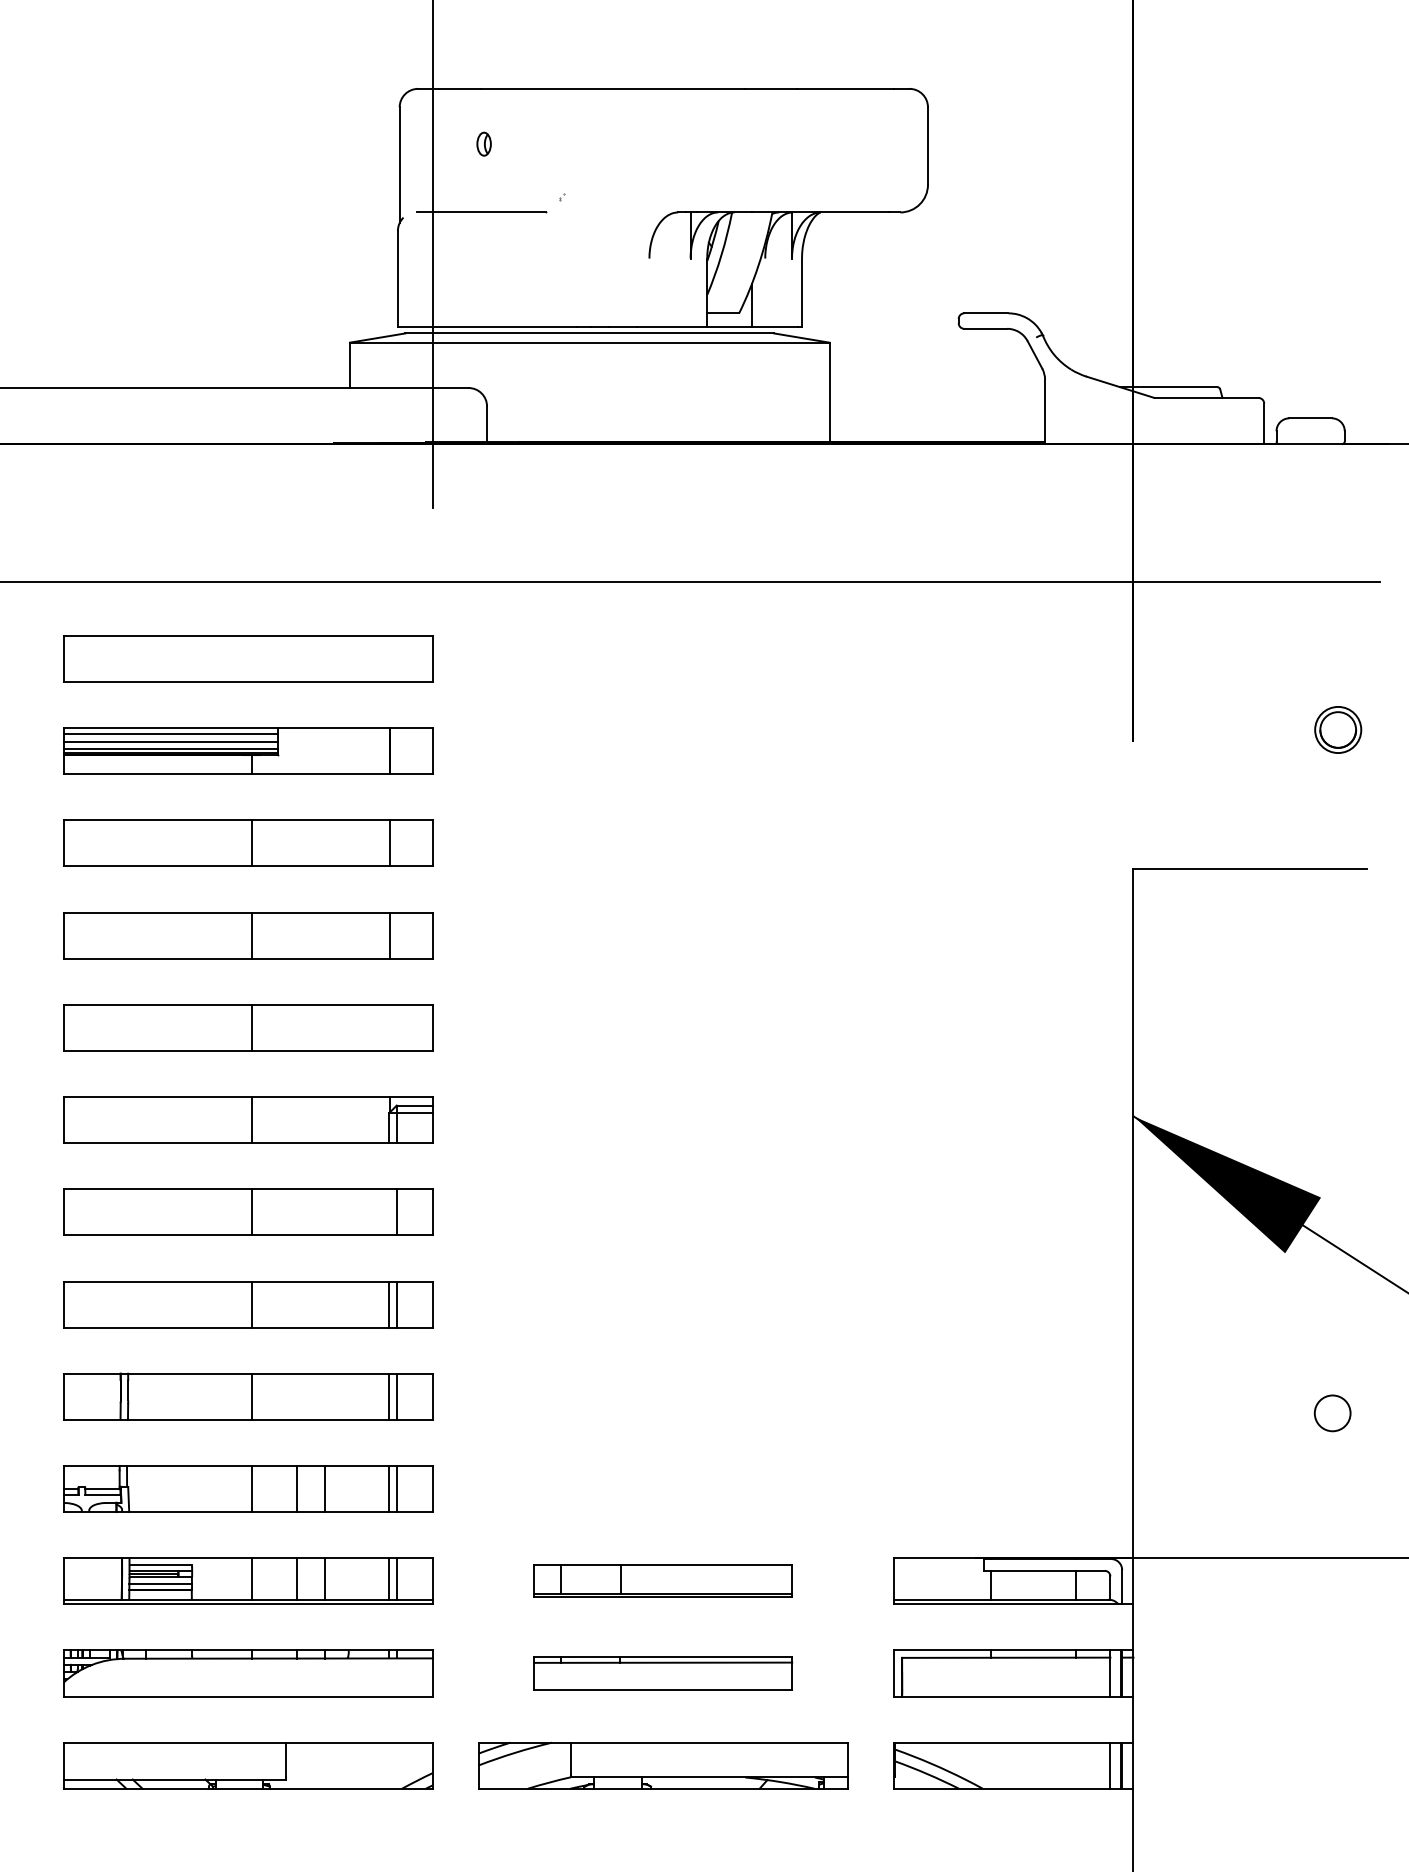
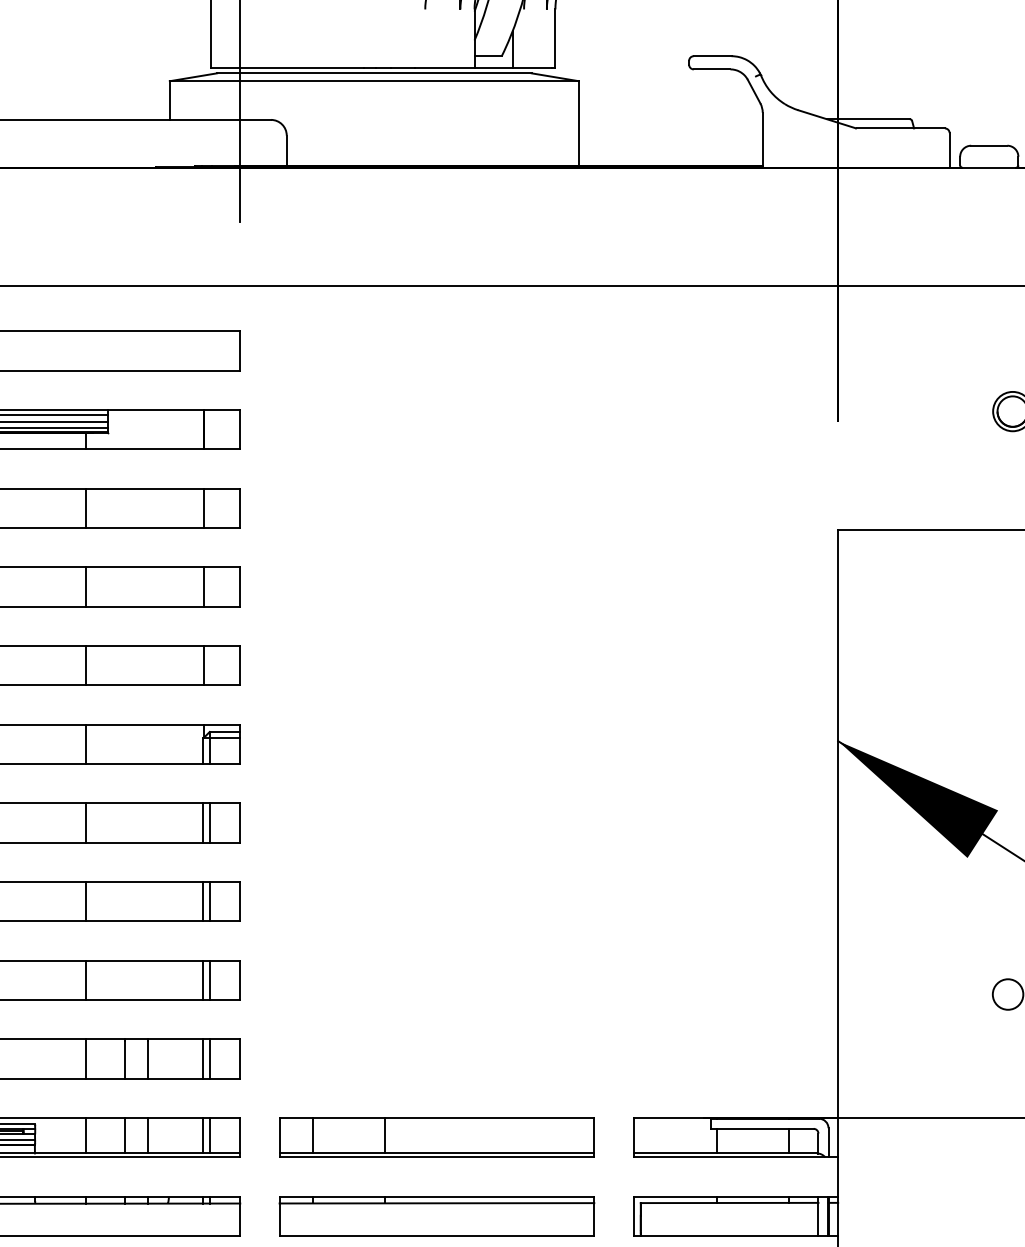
line: (390, 1027) -> (204, 665), added
line: (389, 1212) -> (203, 823), added
part: (663, 1580) -> (437, 1137), size x1.43
part: (662, 1673) -> (436, 1216), size x1.43

